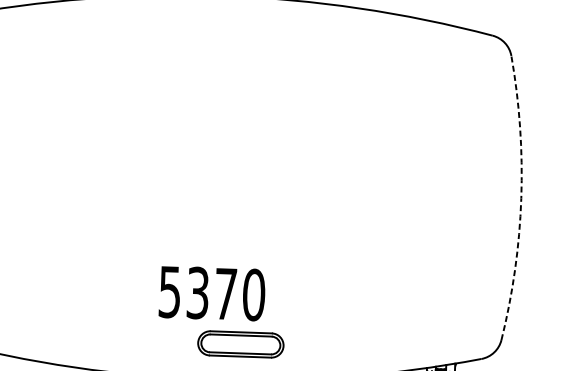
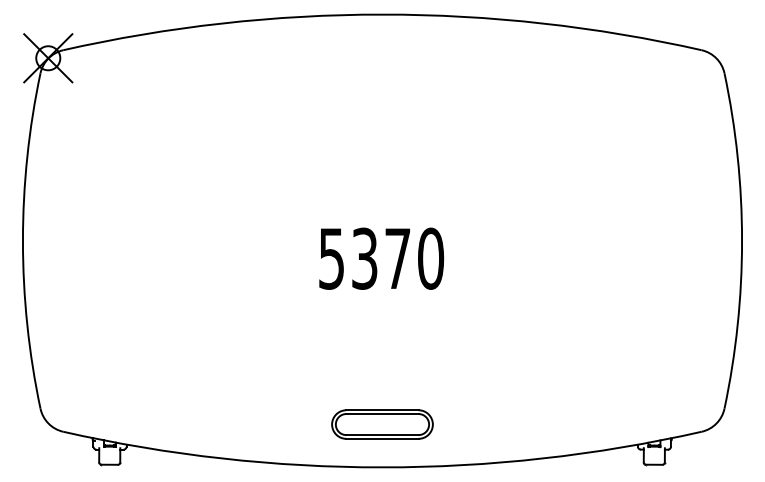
arc: (521, 198) -> (742, 240), dashed -> solid
text: (212, 293) -> (381, 258), moved
part: (240, 344) -> (382, 424), moved

